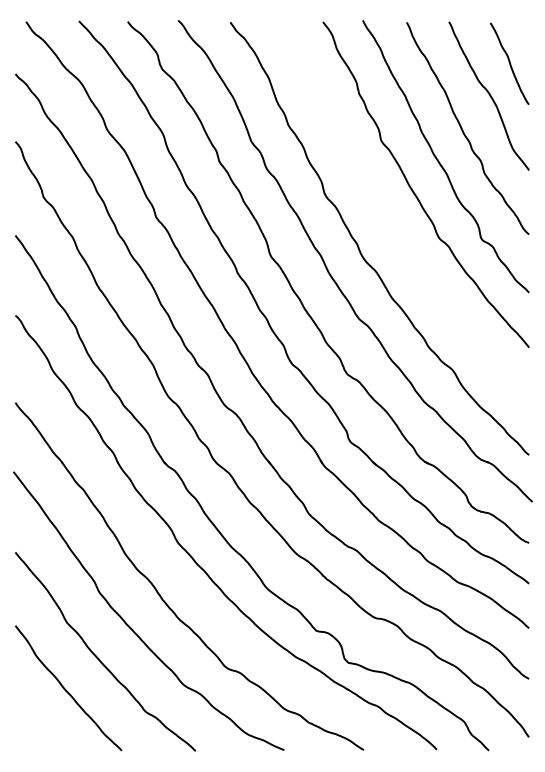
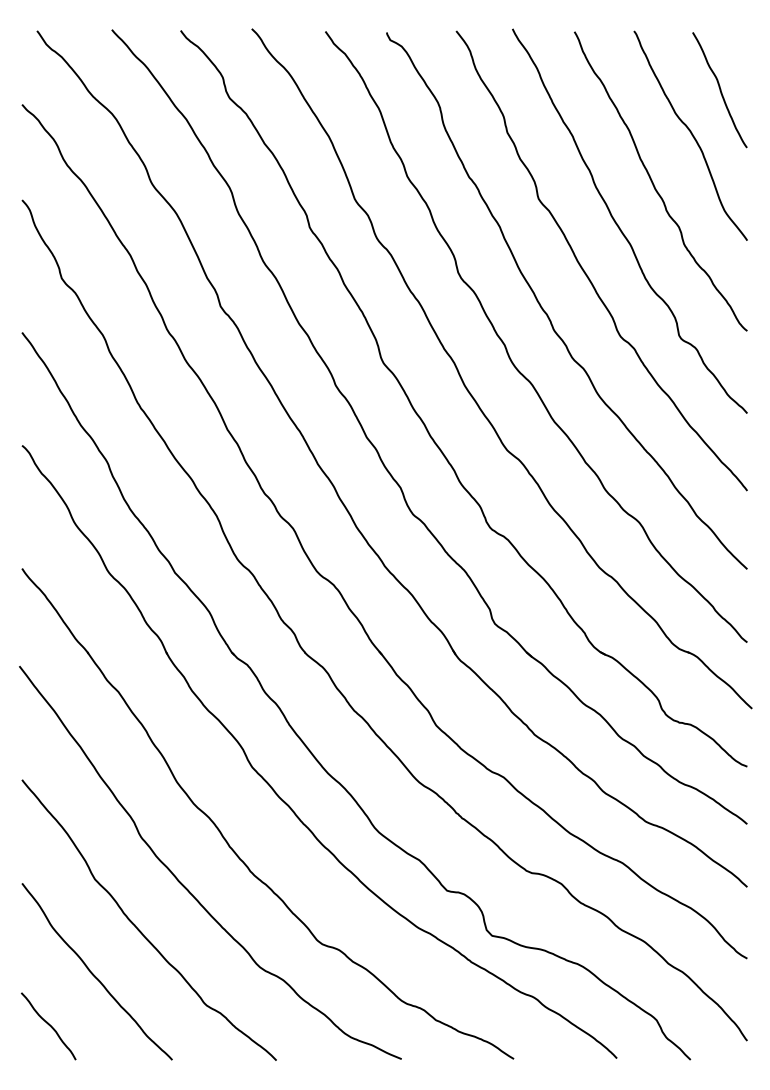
curve: (387, 222) -> (547, 313), added
curve: (34, 726) -> (48, 1025), added

